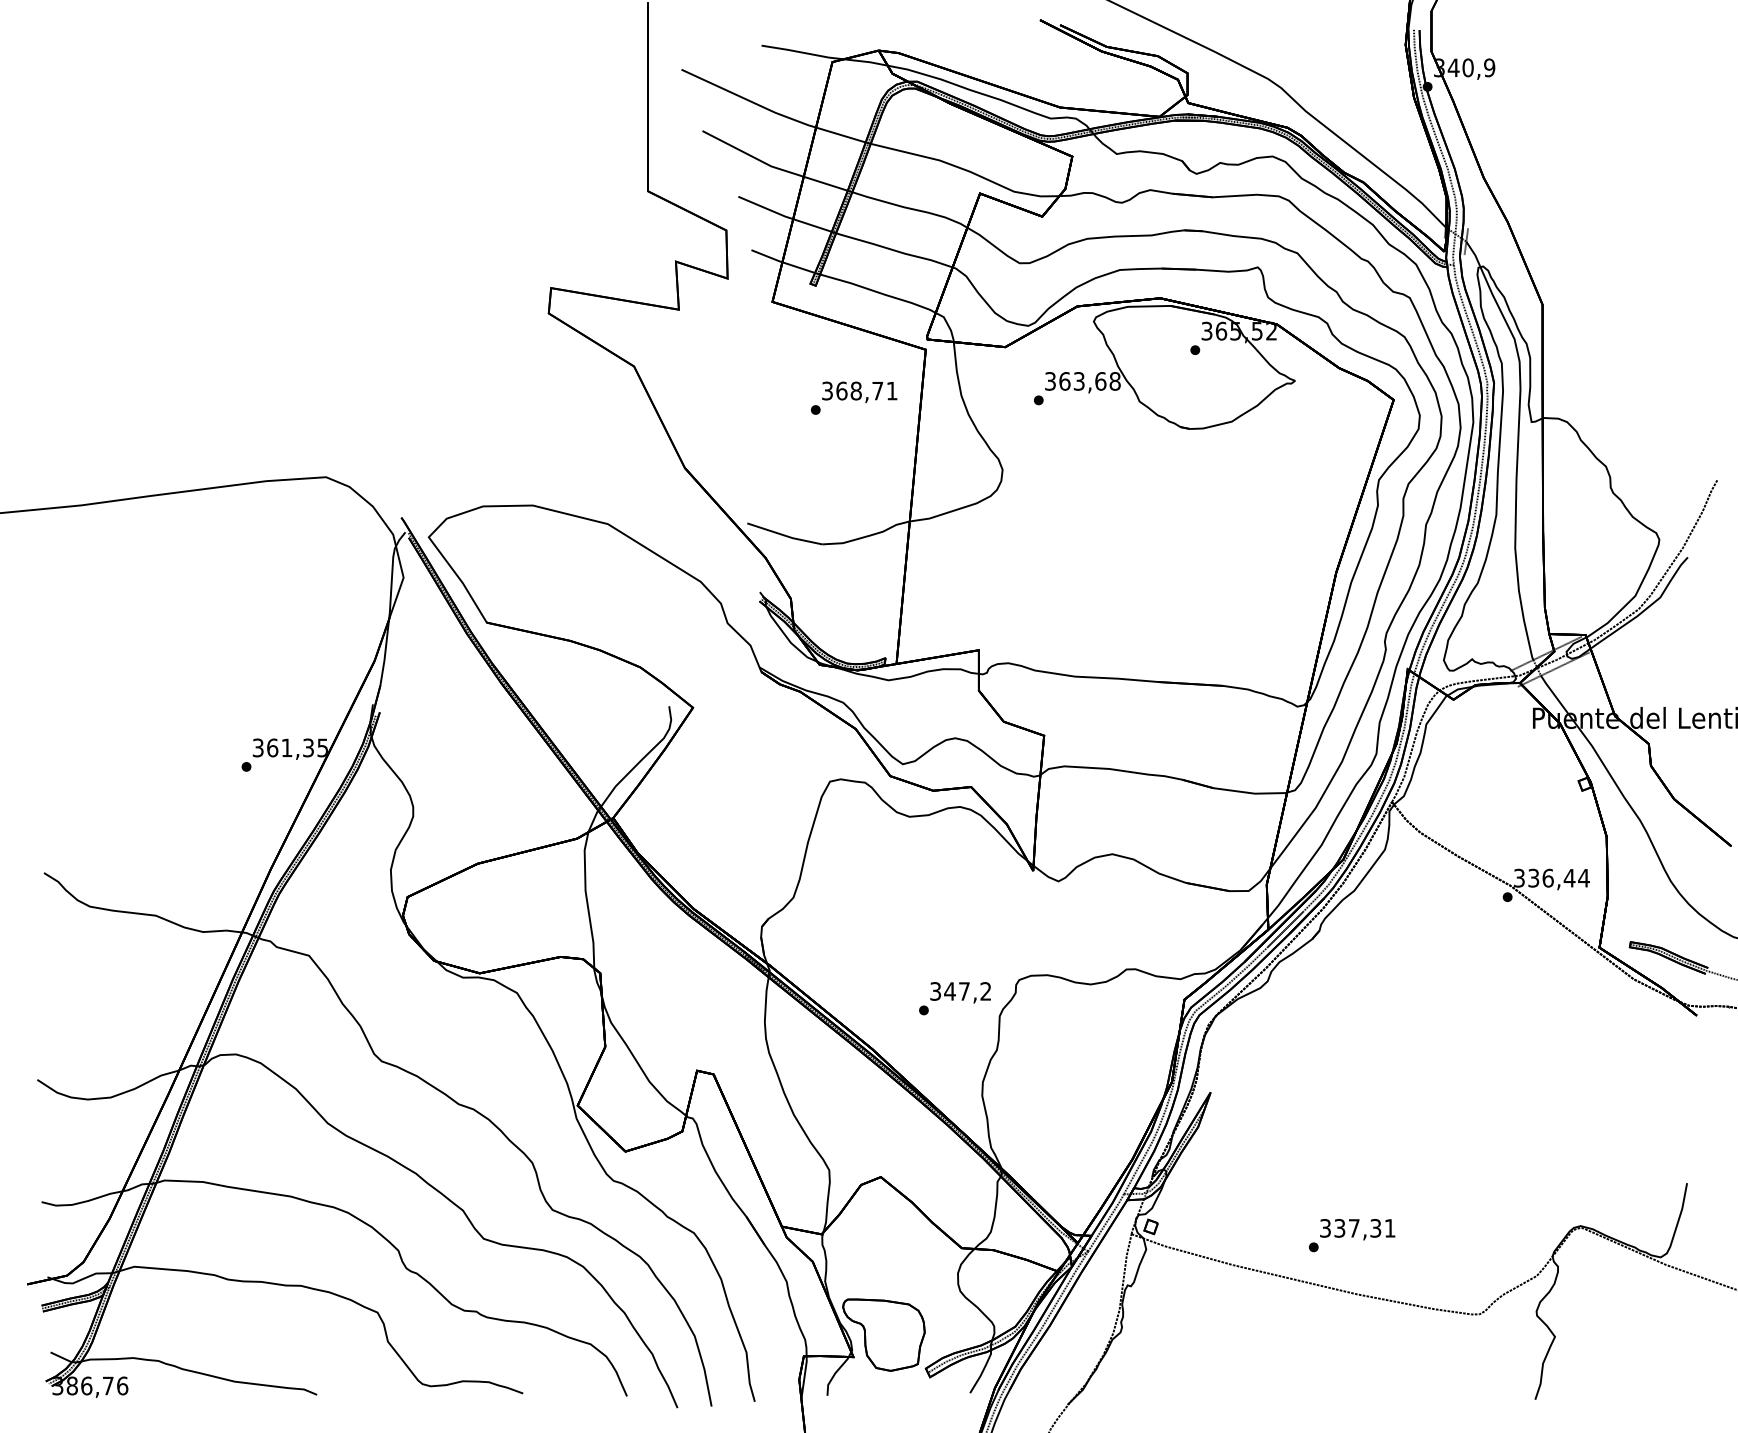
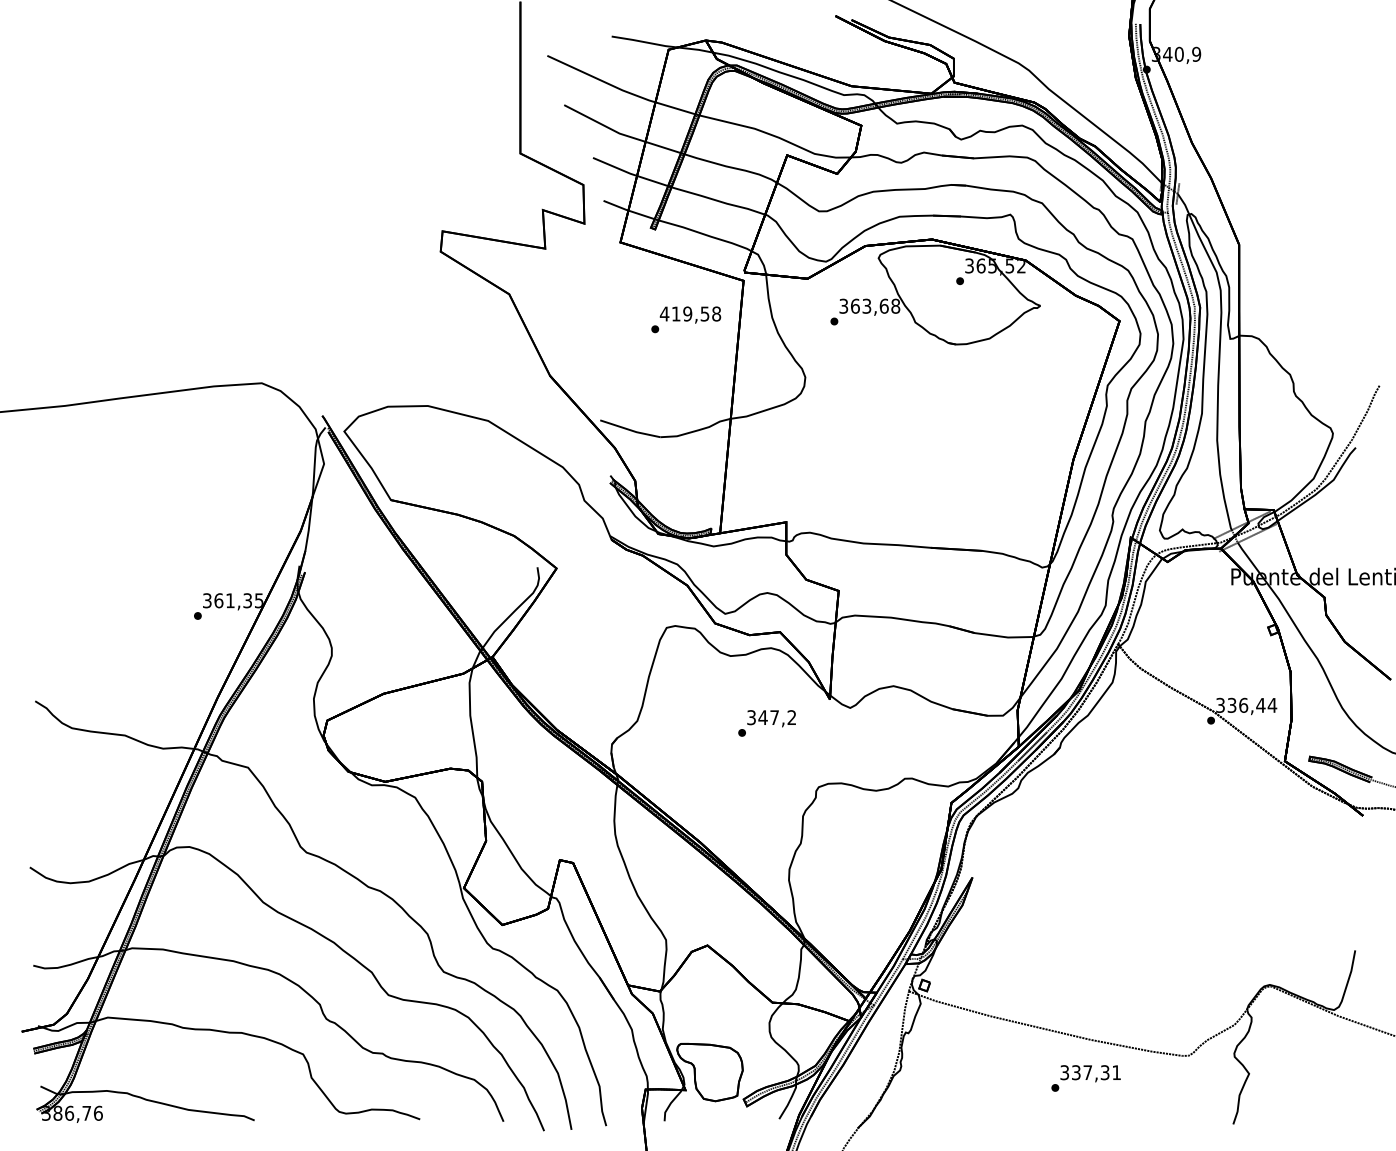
text: (859, 390) -> (690, 313), 368,71 -> 419,58
text: (954, 998) -> (766, 723), moved
text: (1352, 1235) -> (1086, 1078), moved

